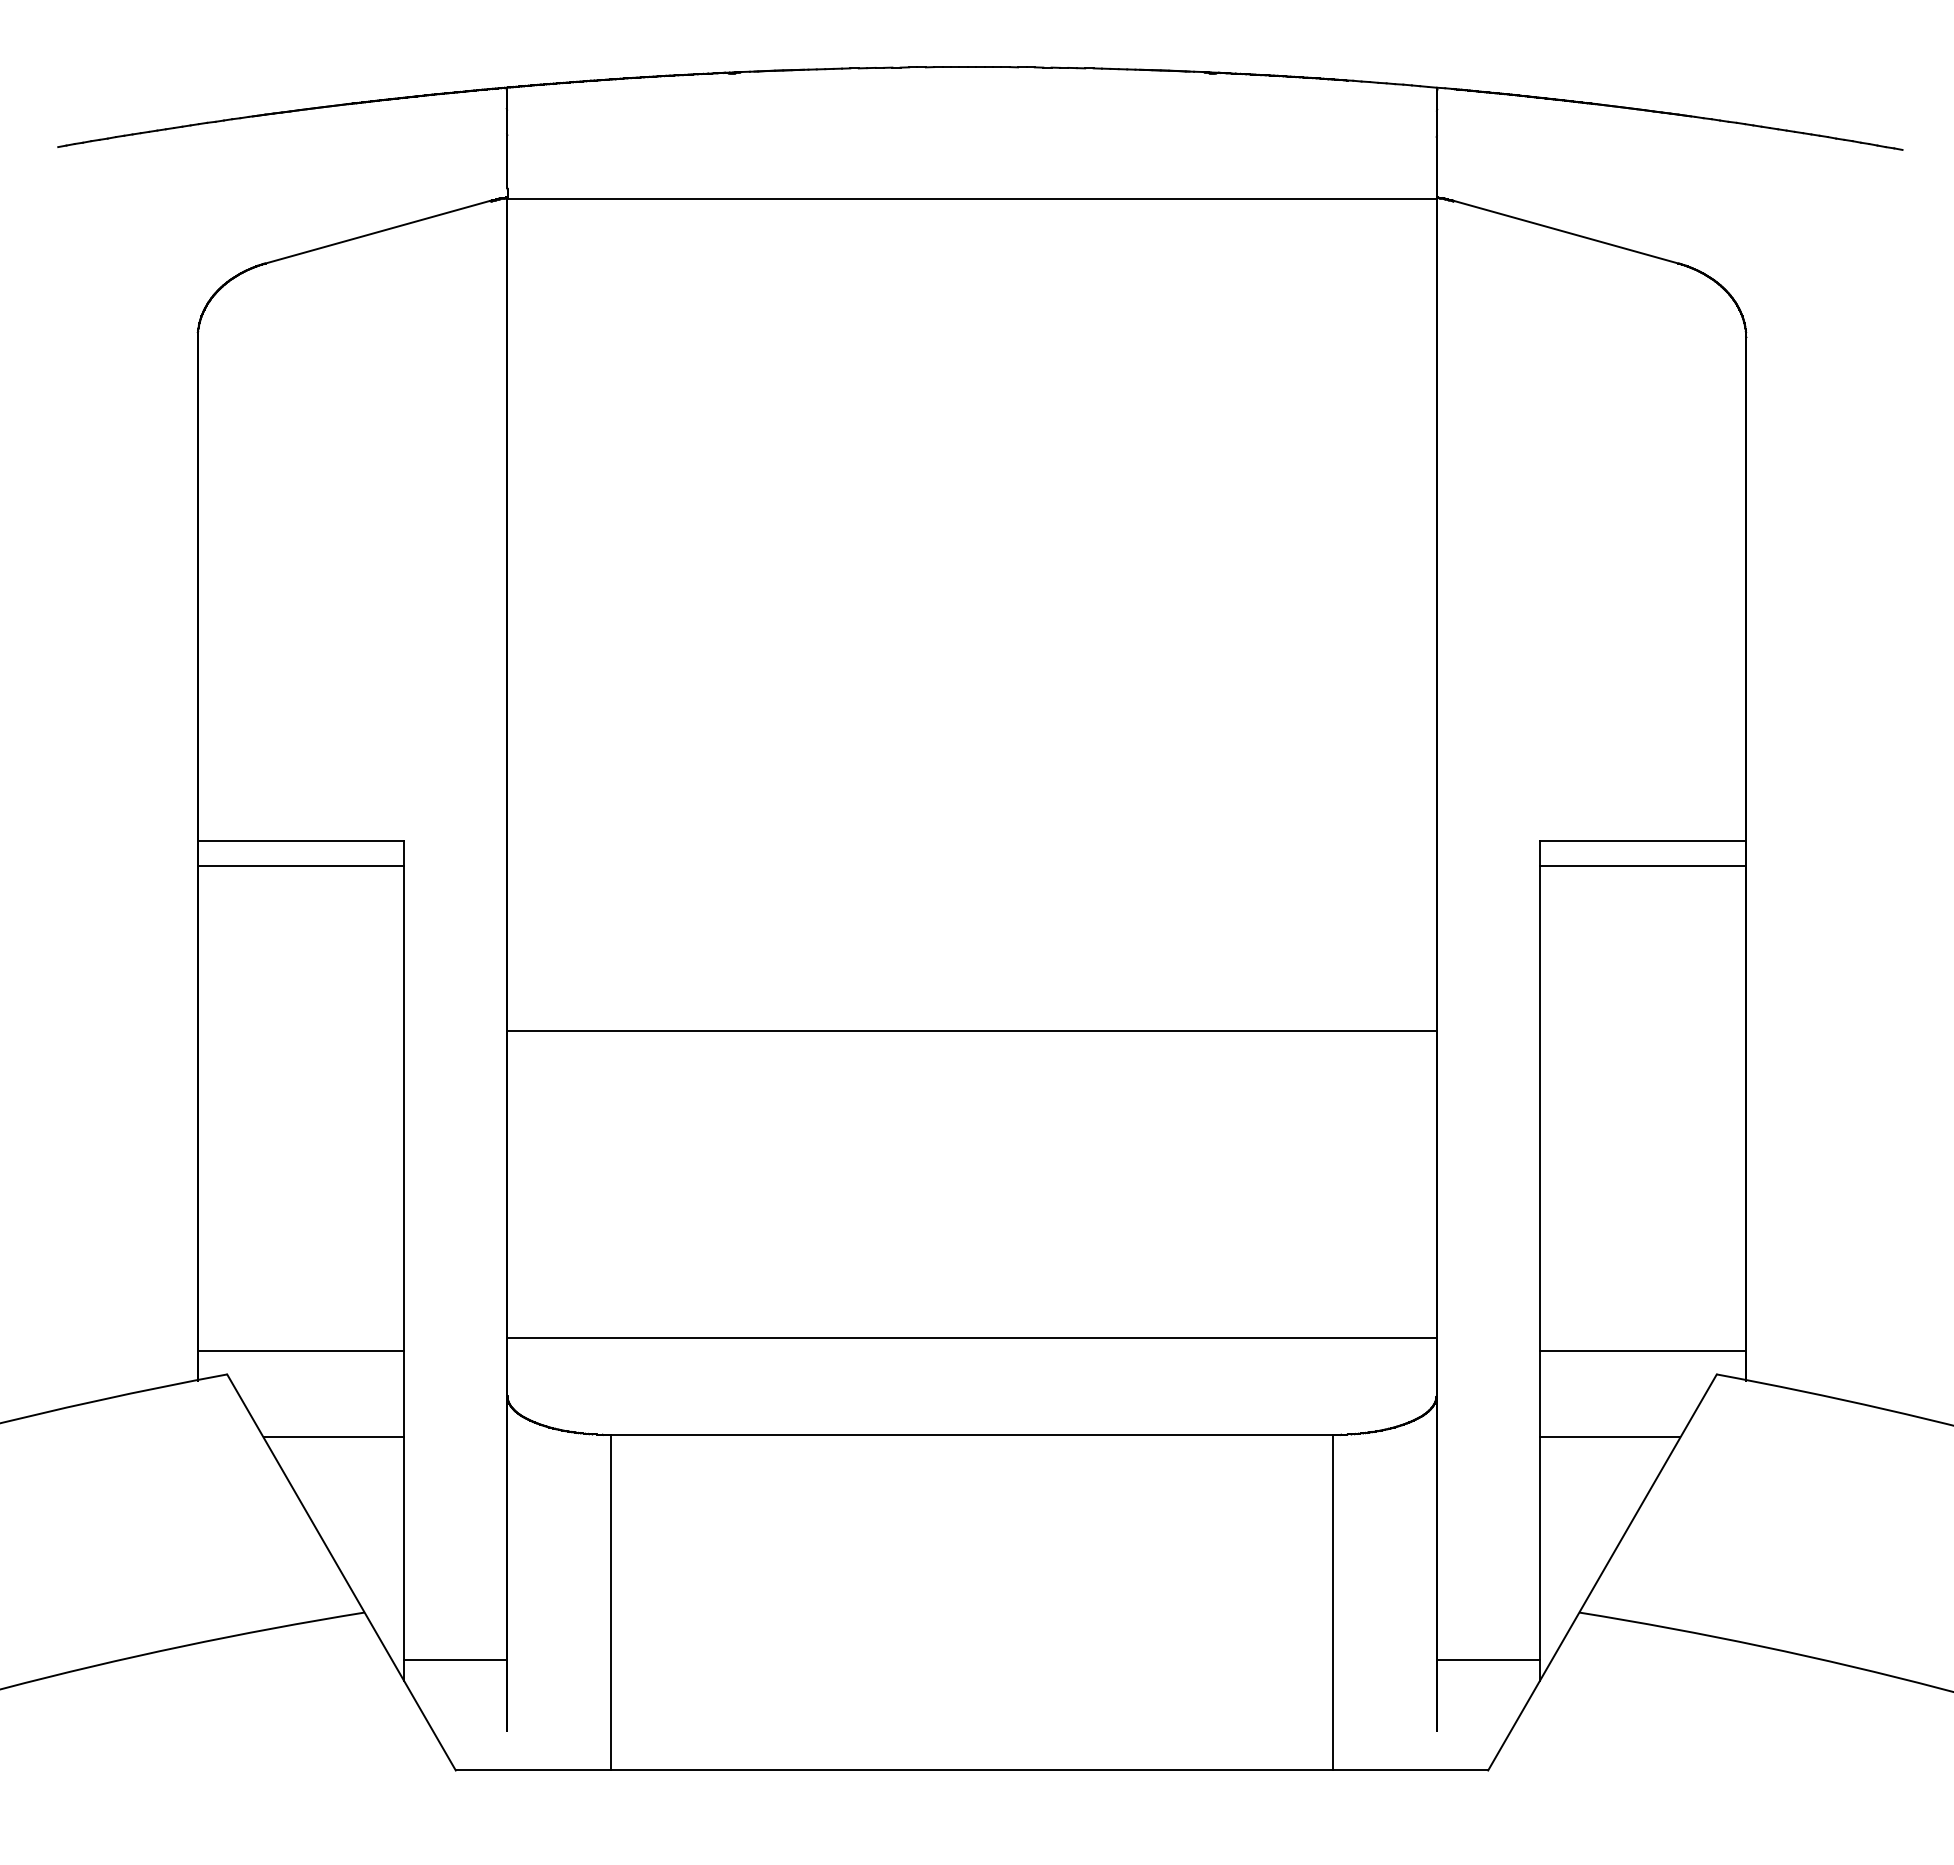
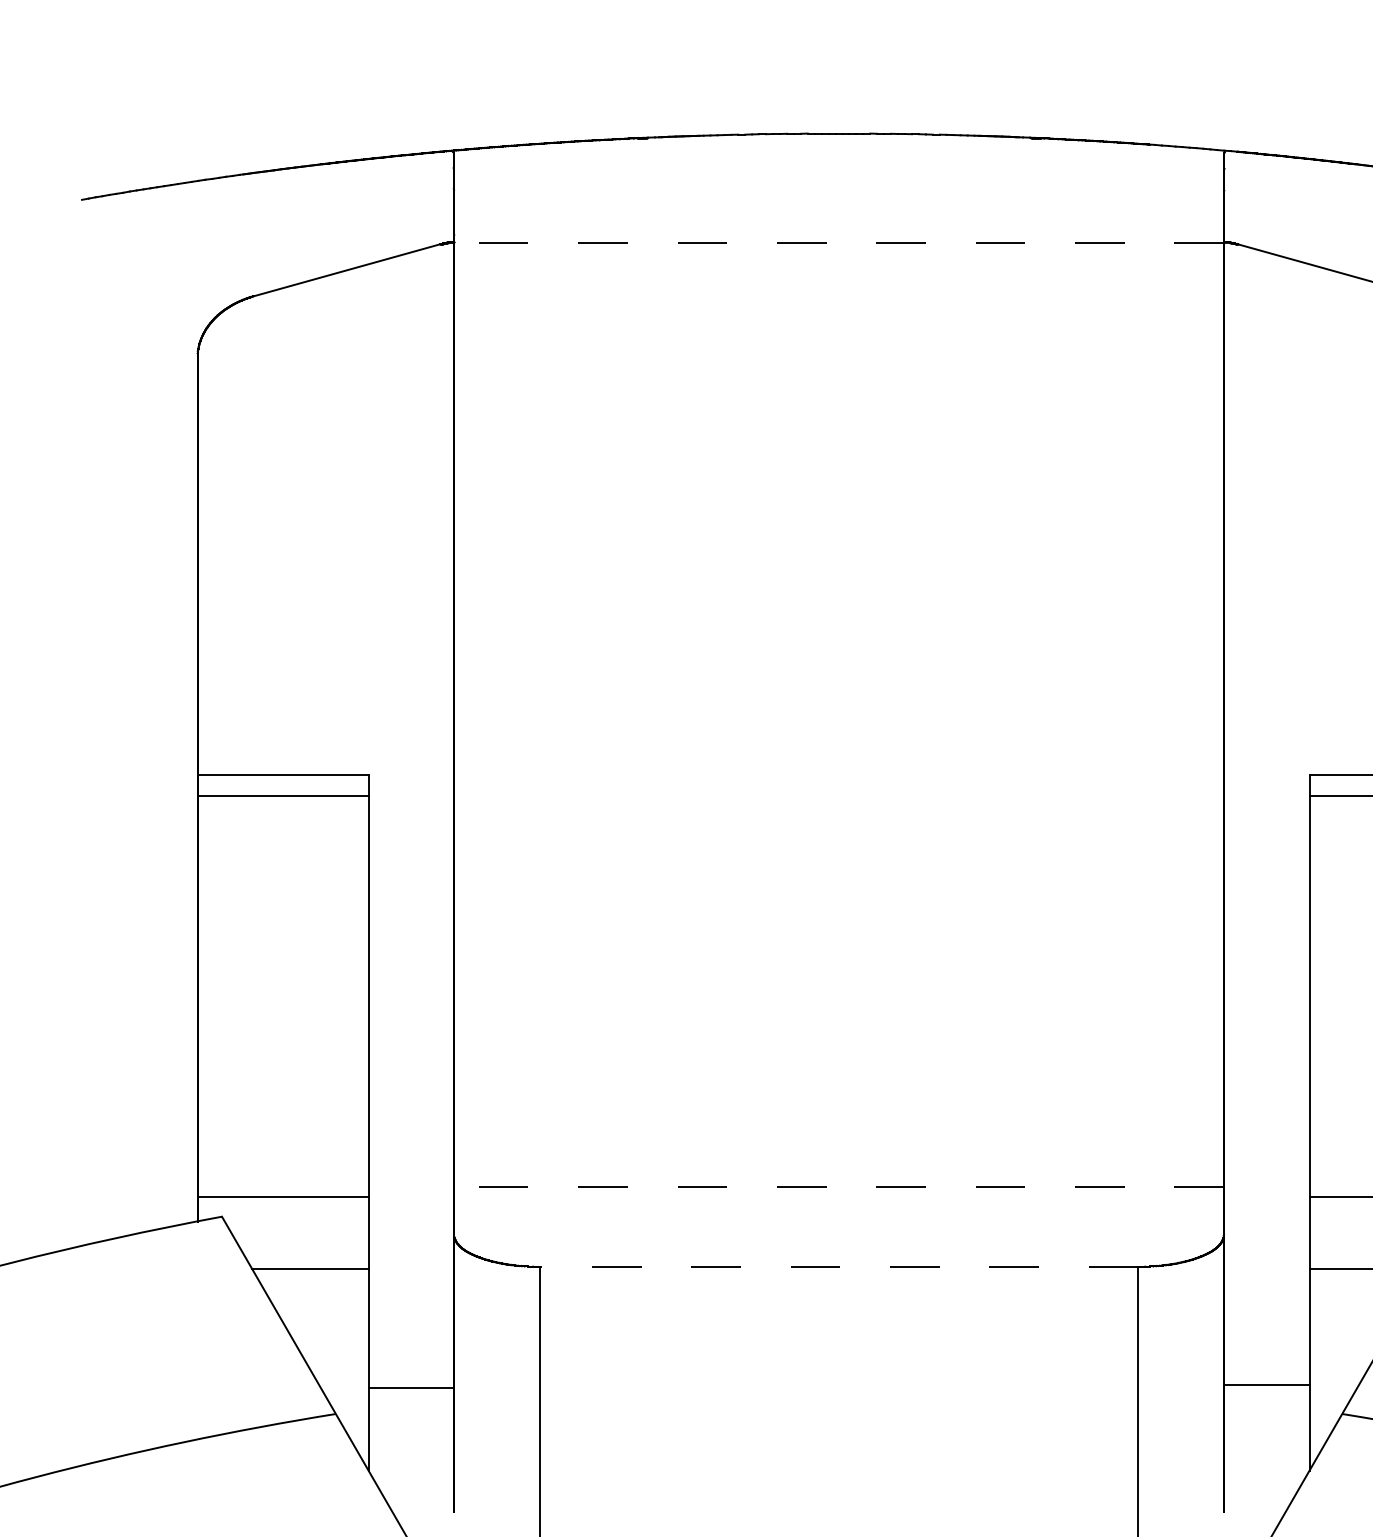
line: (972, 198) -> (839, 242), solid -> dashed
line: (971, 1031) -> (838, 932), removed
line: (972, 1338) -> (839, 1186), solid -> dashed
line: (971, 1434) -> (838, 1266), solid -> dashed
line: (455, 1659) -> (411, 1387), moved
line: (1487, 1659) -> (1266, 1384), moved

